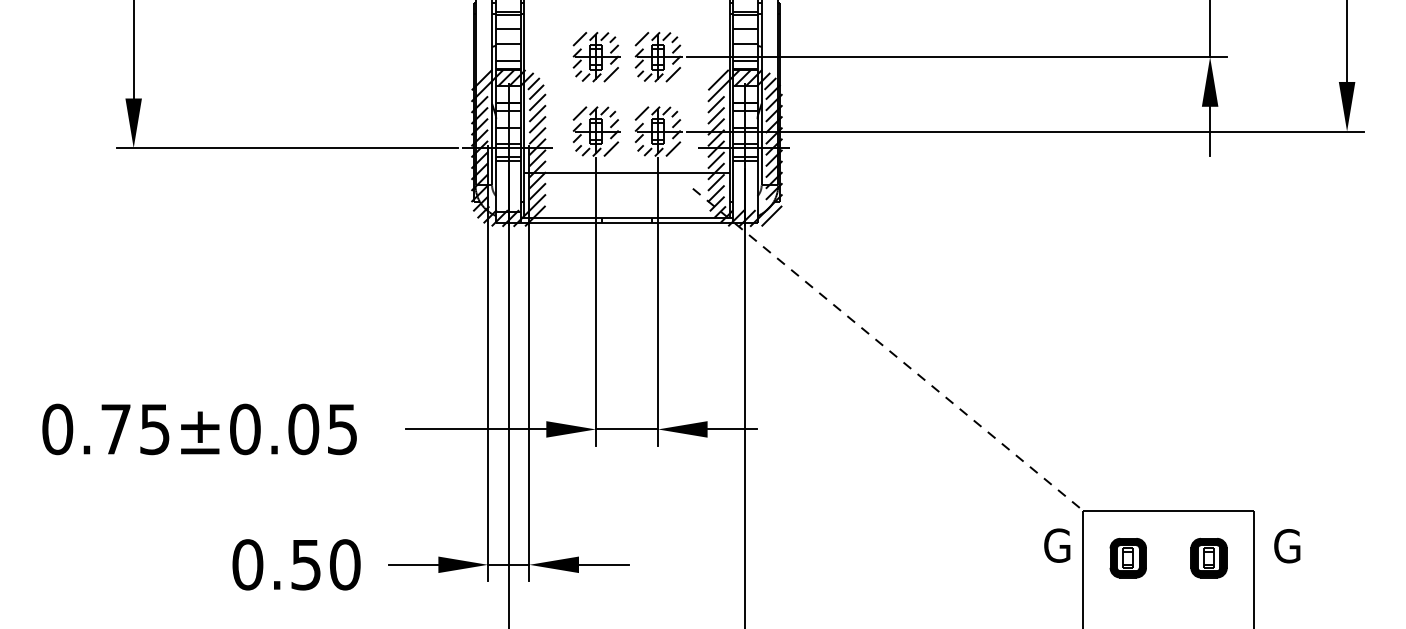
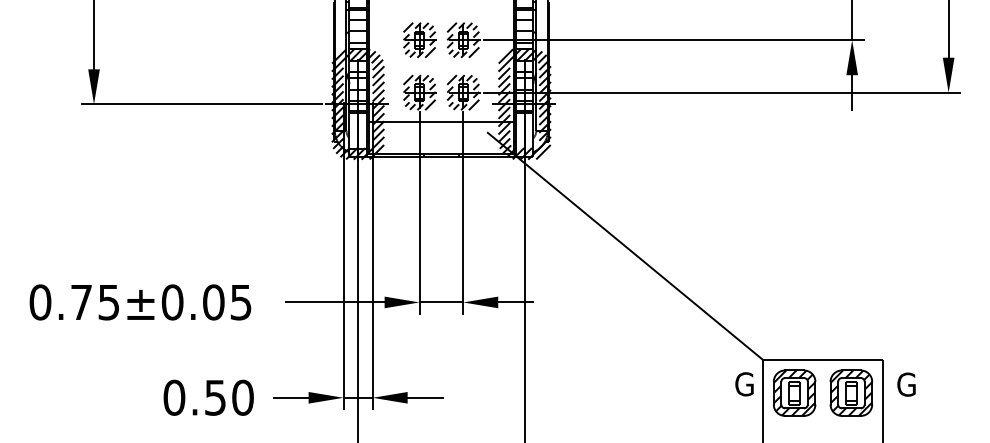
line: (888, 349) -> (625, 246), dashed -> solid
part: (1128, 557) -> (794, 392), size x1.67
part: (1209, 557) -> (851, 392), size x1.67

